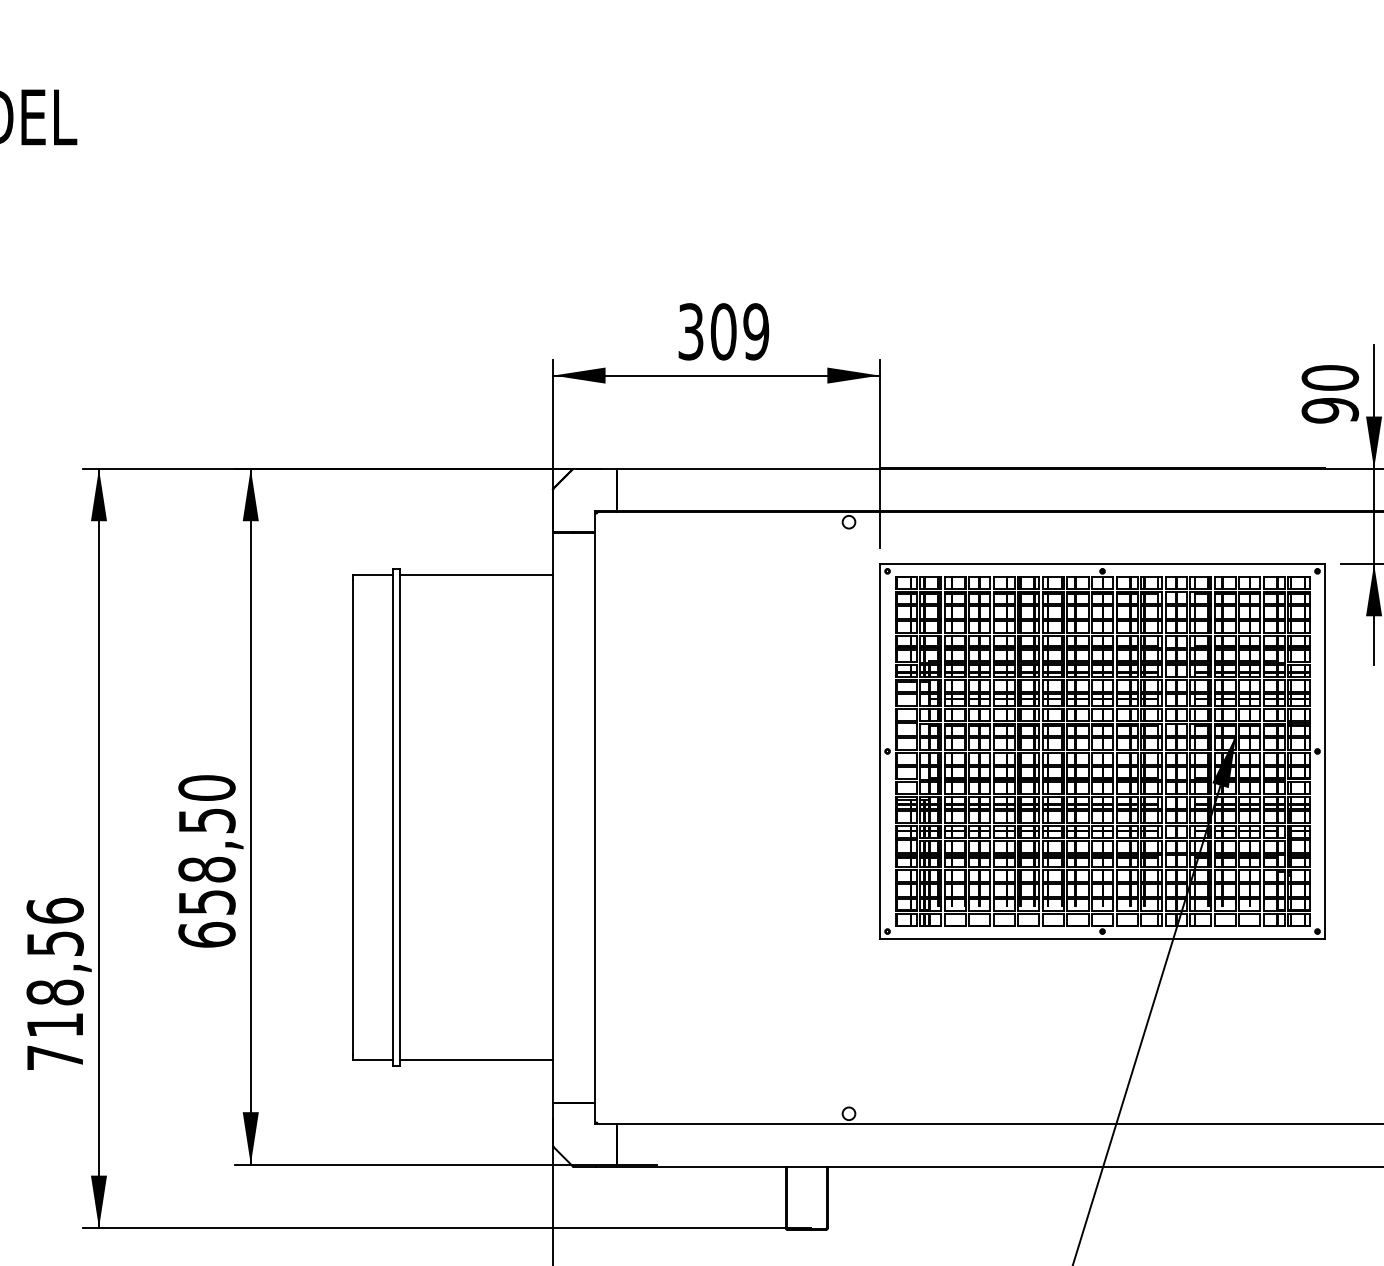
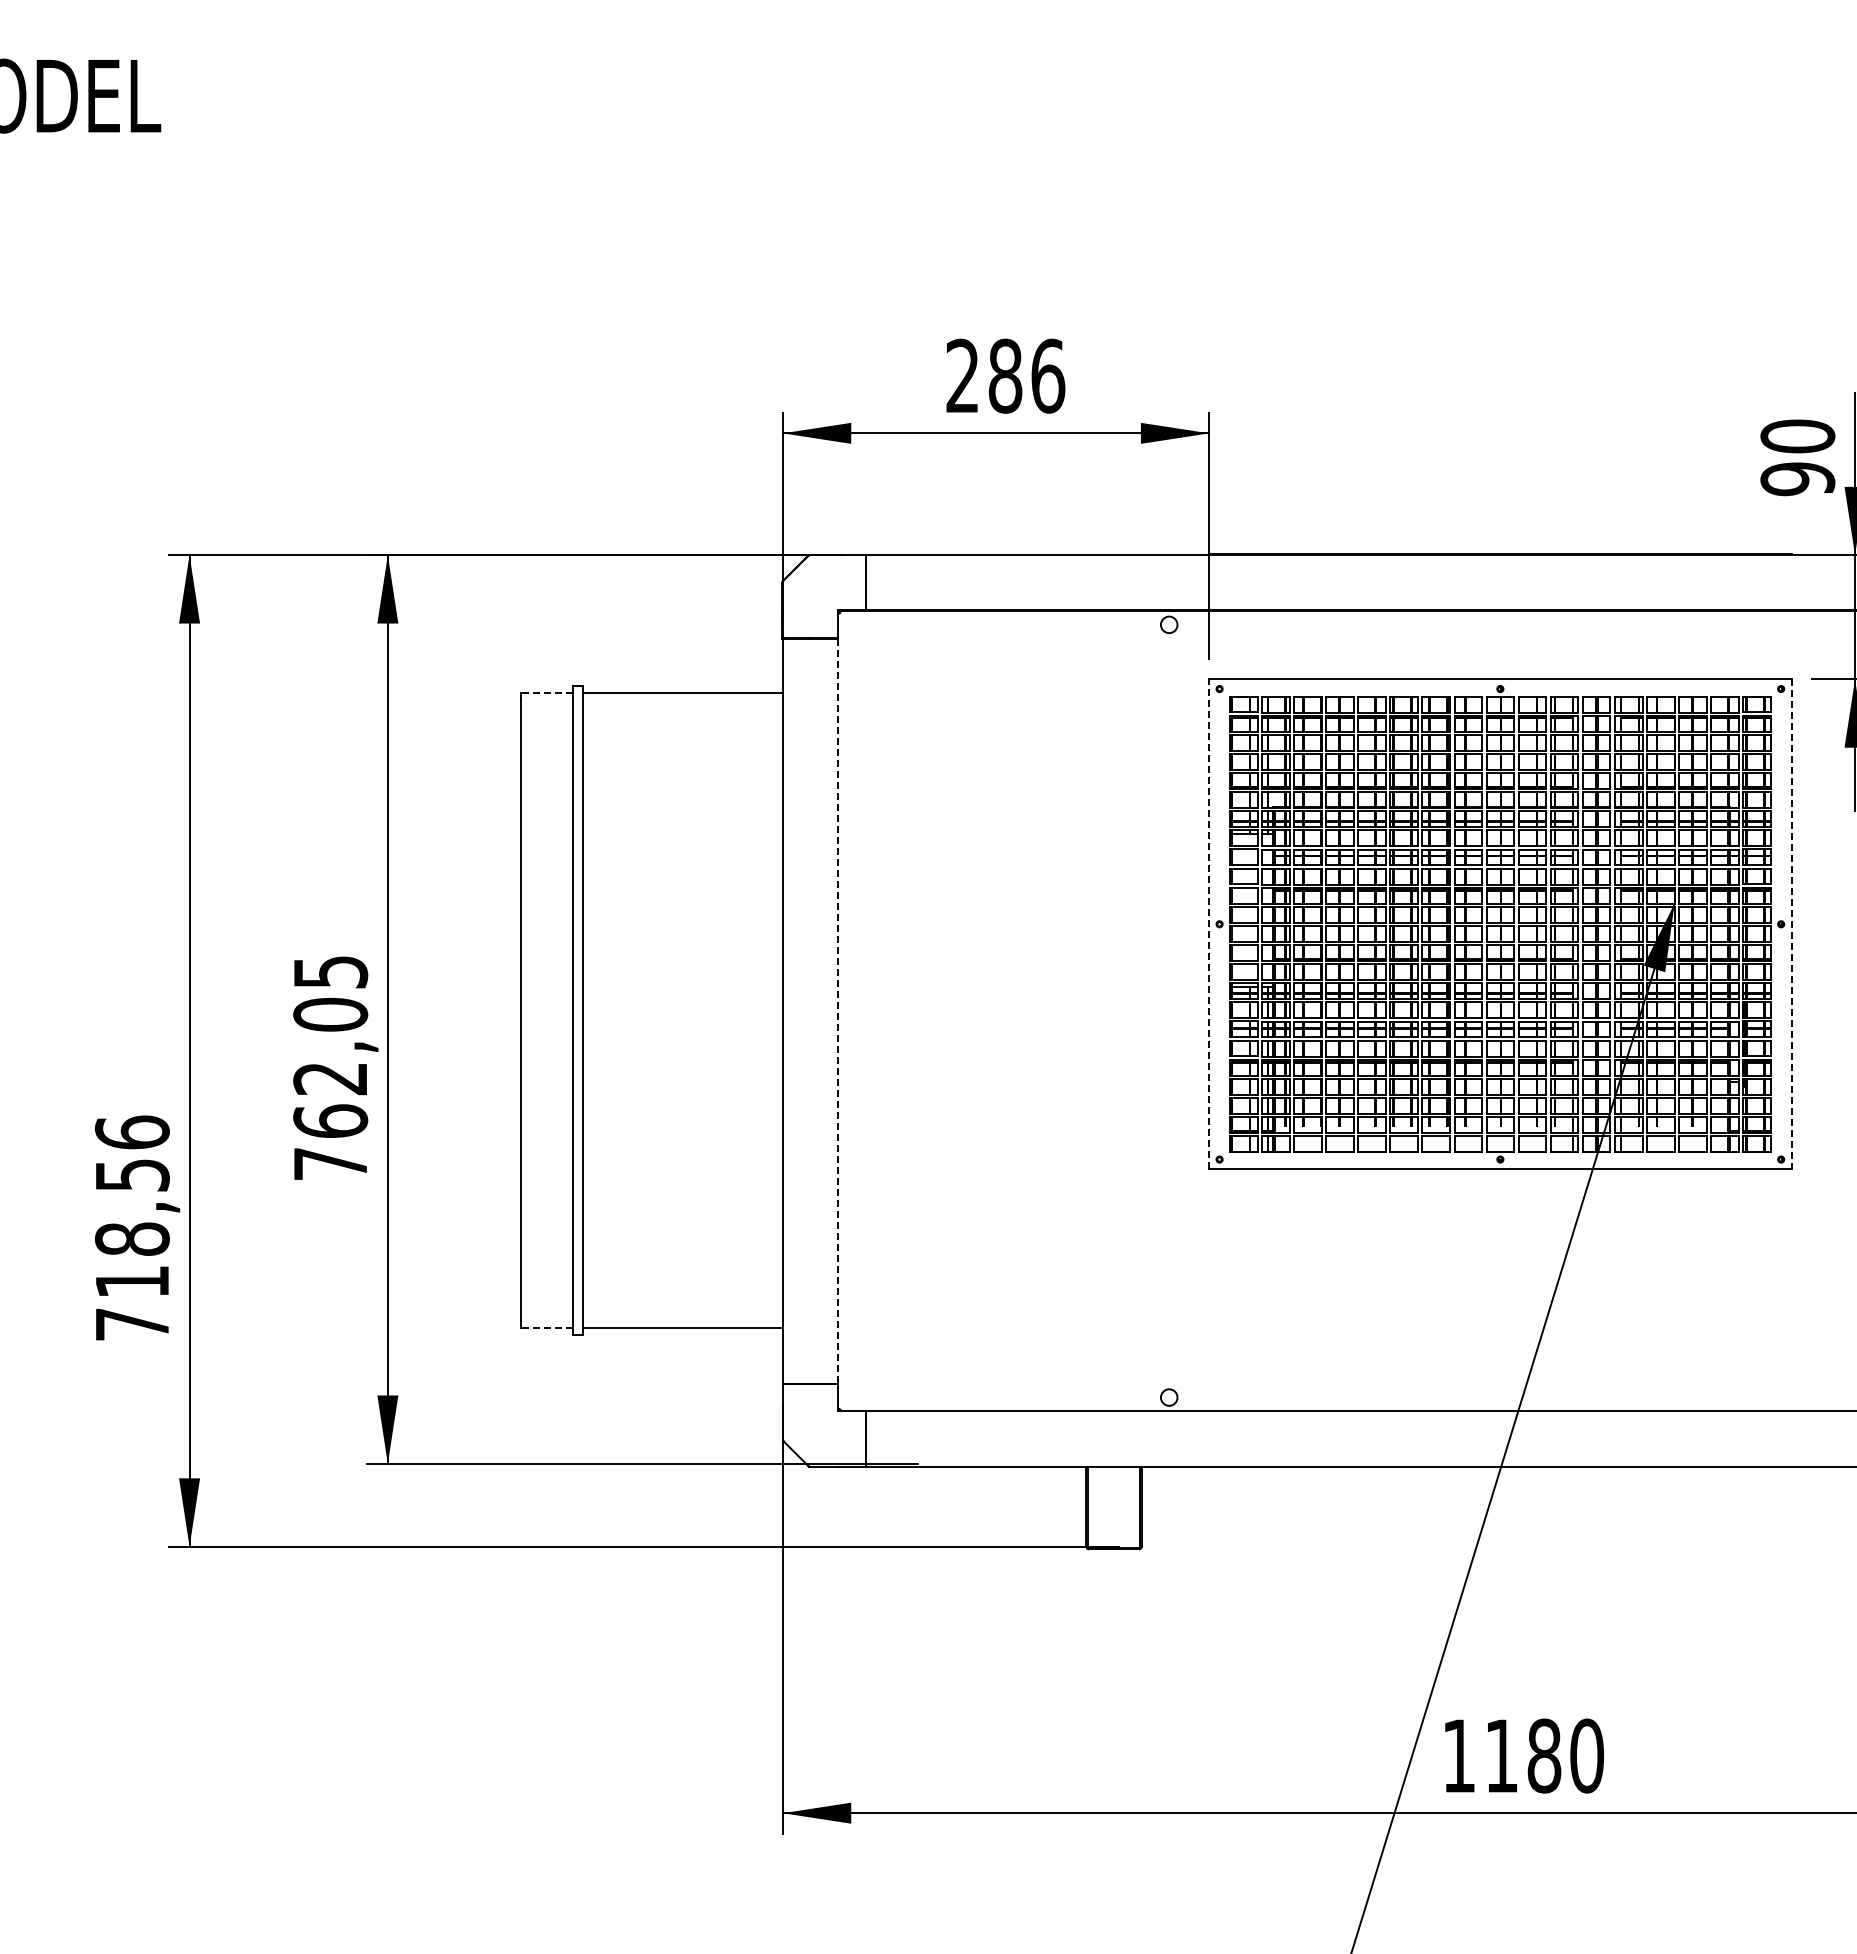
text: (723, 331) -> (1005, 375), 309 -> 286
line: (372, 574) -> (546, 693), solid -> dashed
line: (879, 751) -> (1209, 924), solid -> dashed
line: (1325, 751) -> (1791, 924), solid -> dashed
line: (595, 818) -> (838, 1011), solid -> dashed
text: (206, 861) -> (330, 1067), 658,50 -> 762,05
line: (372, 1060) -> (546, 1327), solid -> dashed

